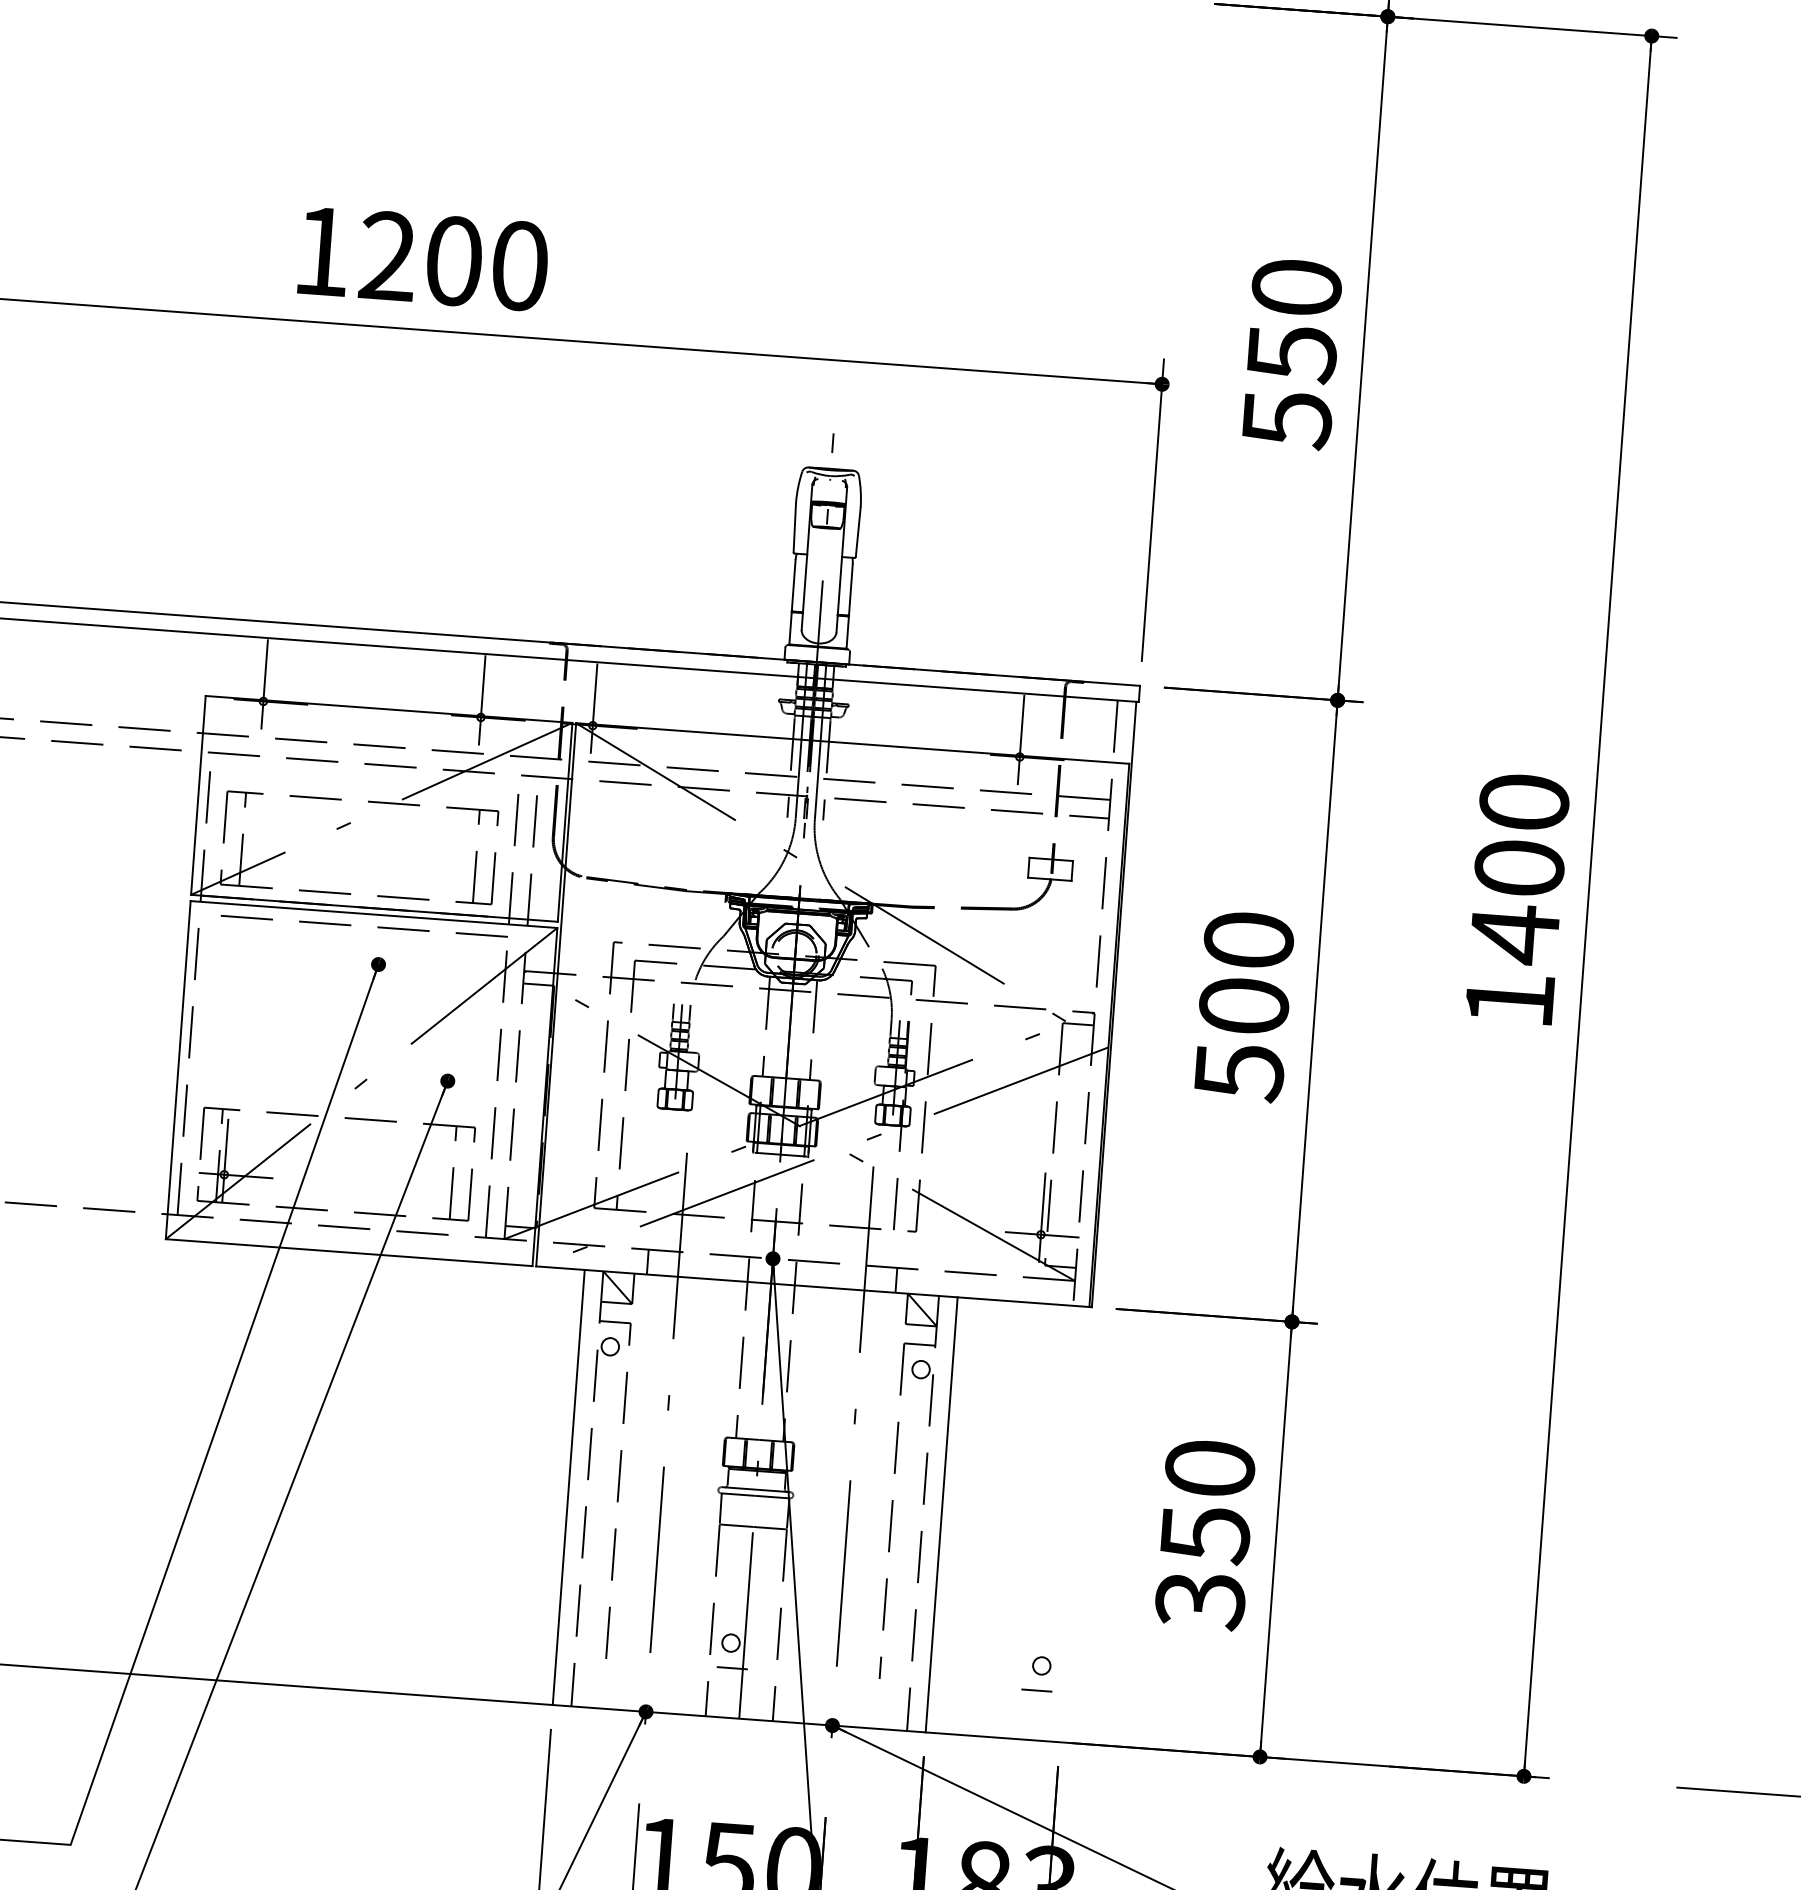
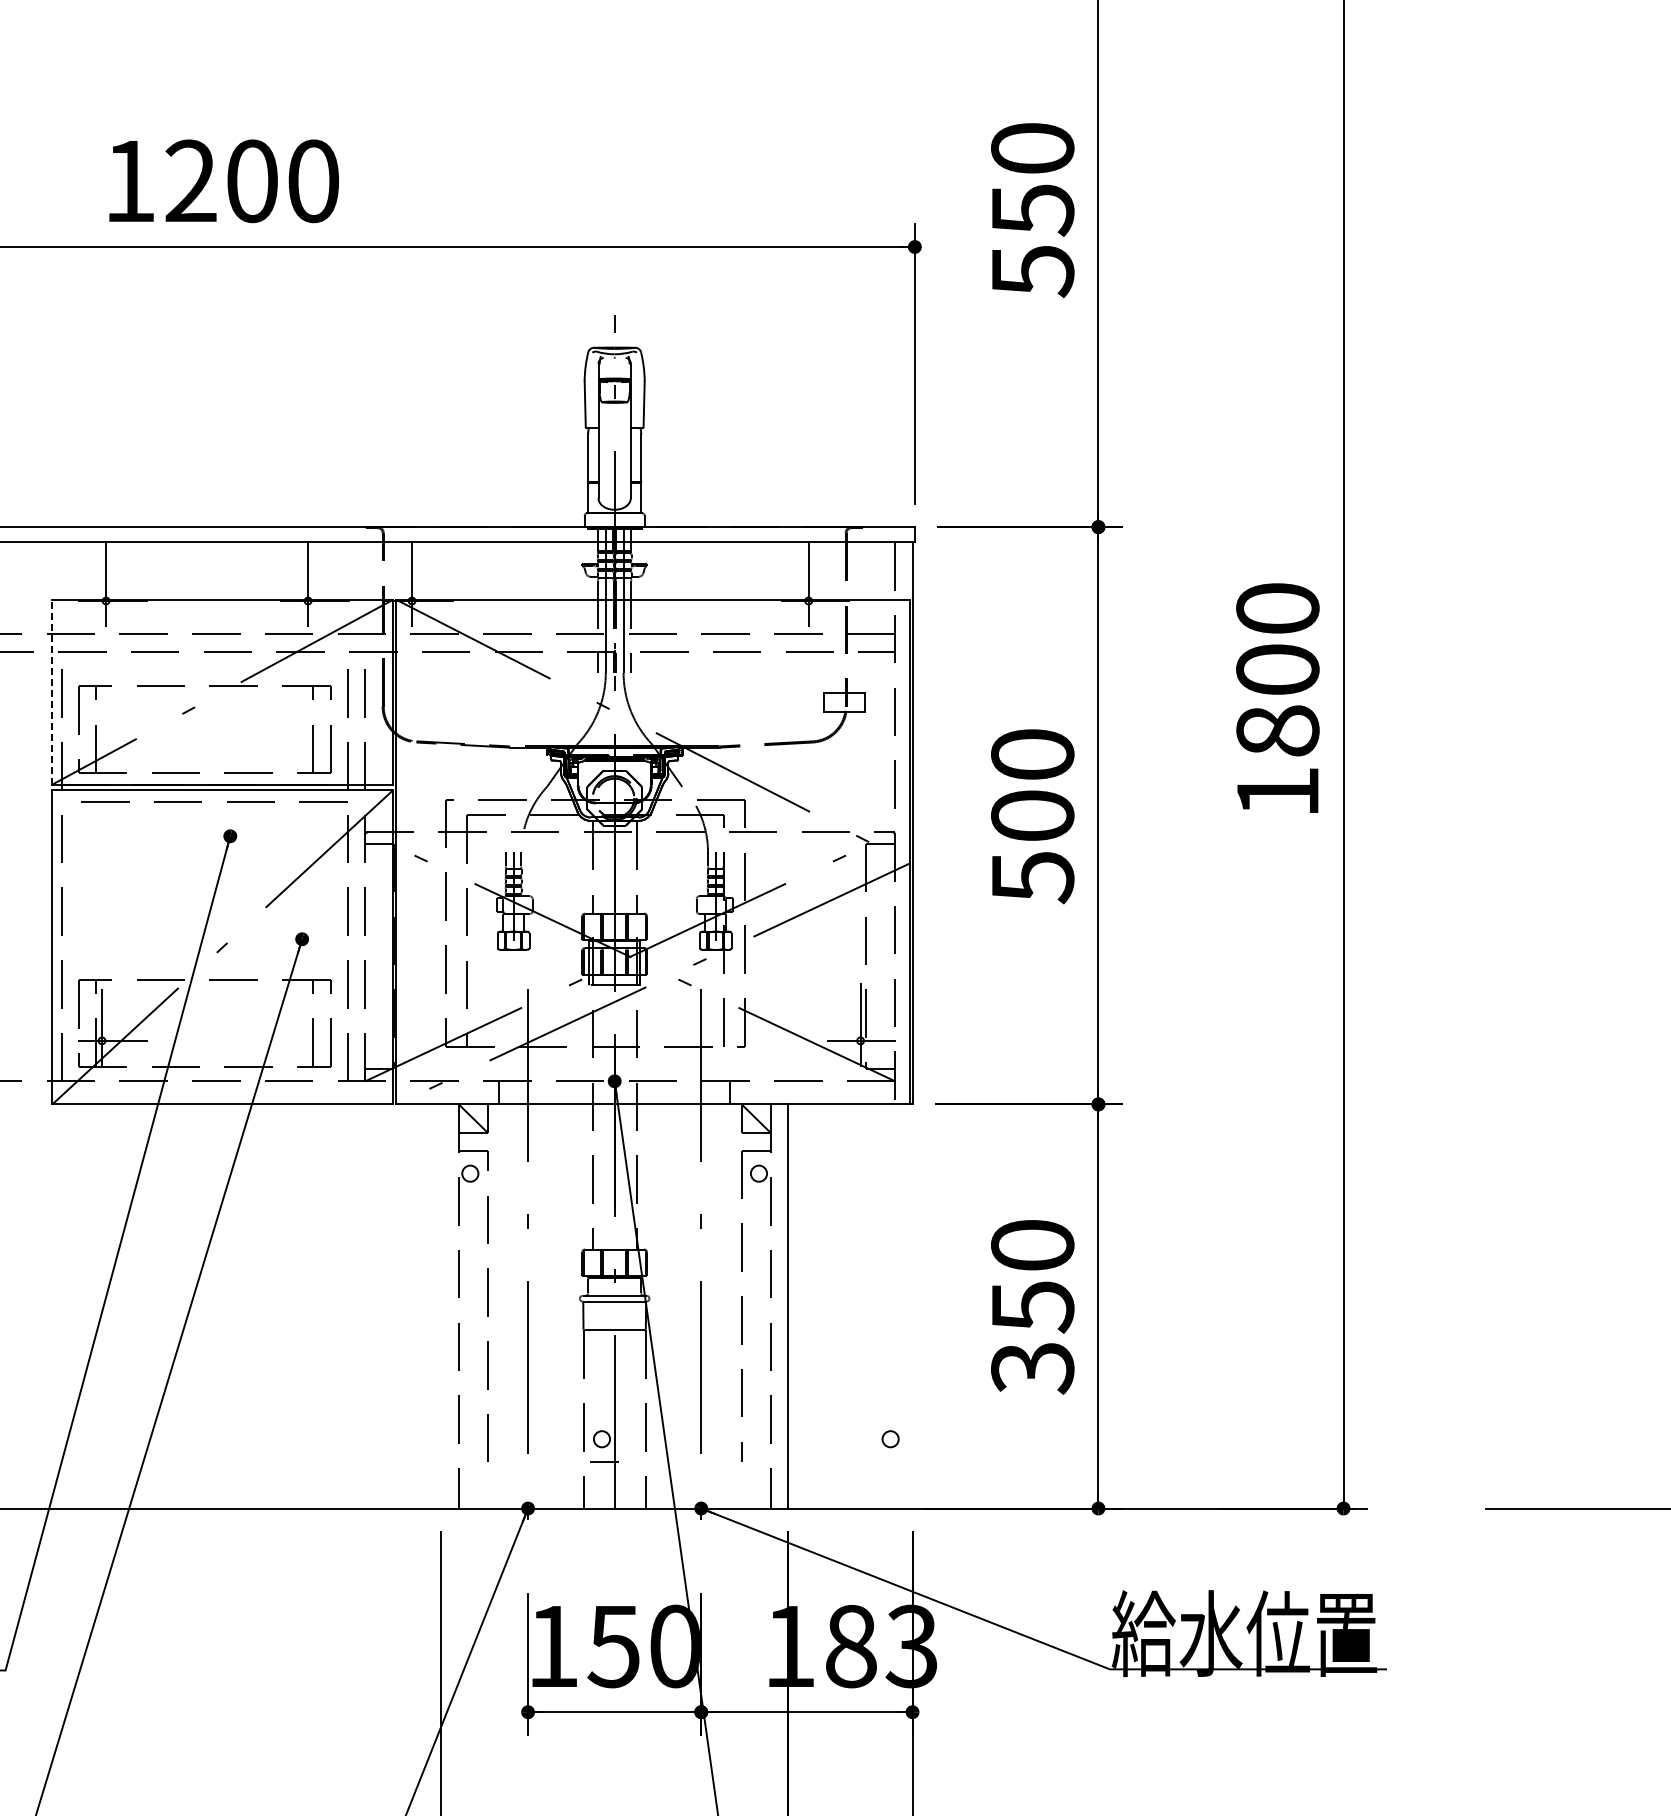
line: (198, 794) -> (52, 691), solid -> dashed
text: (1514, 934) -> (1277, 731), 1400 -> 1800
line: (568, 1487) -> (441, 1306), removed
line: (1036, 1689) -> (887, 1461), removed

